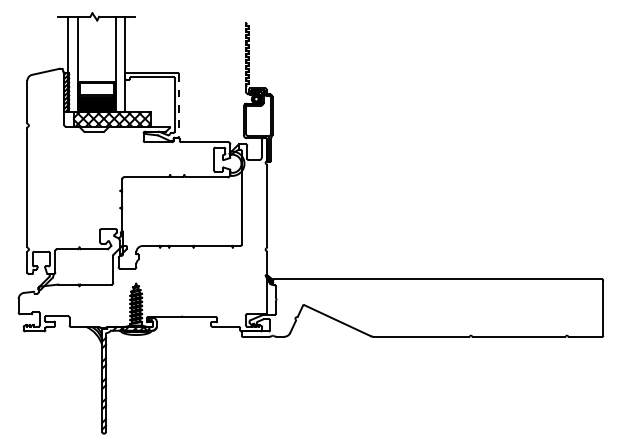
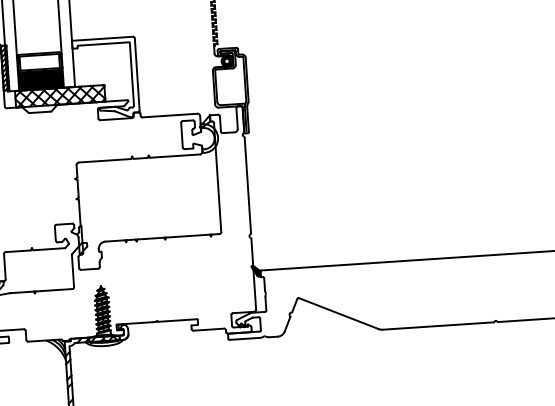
line: (179, 105) -> (137, 74), dashed -> solid

